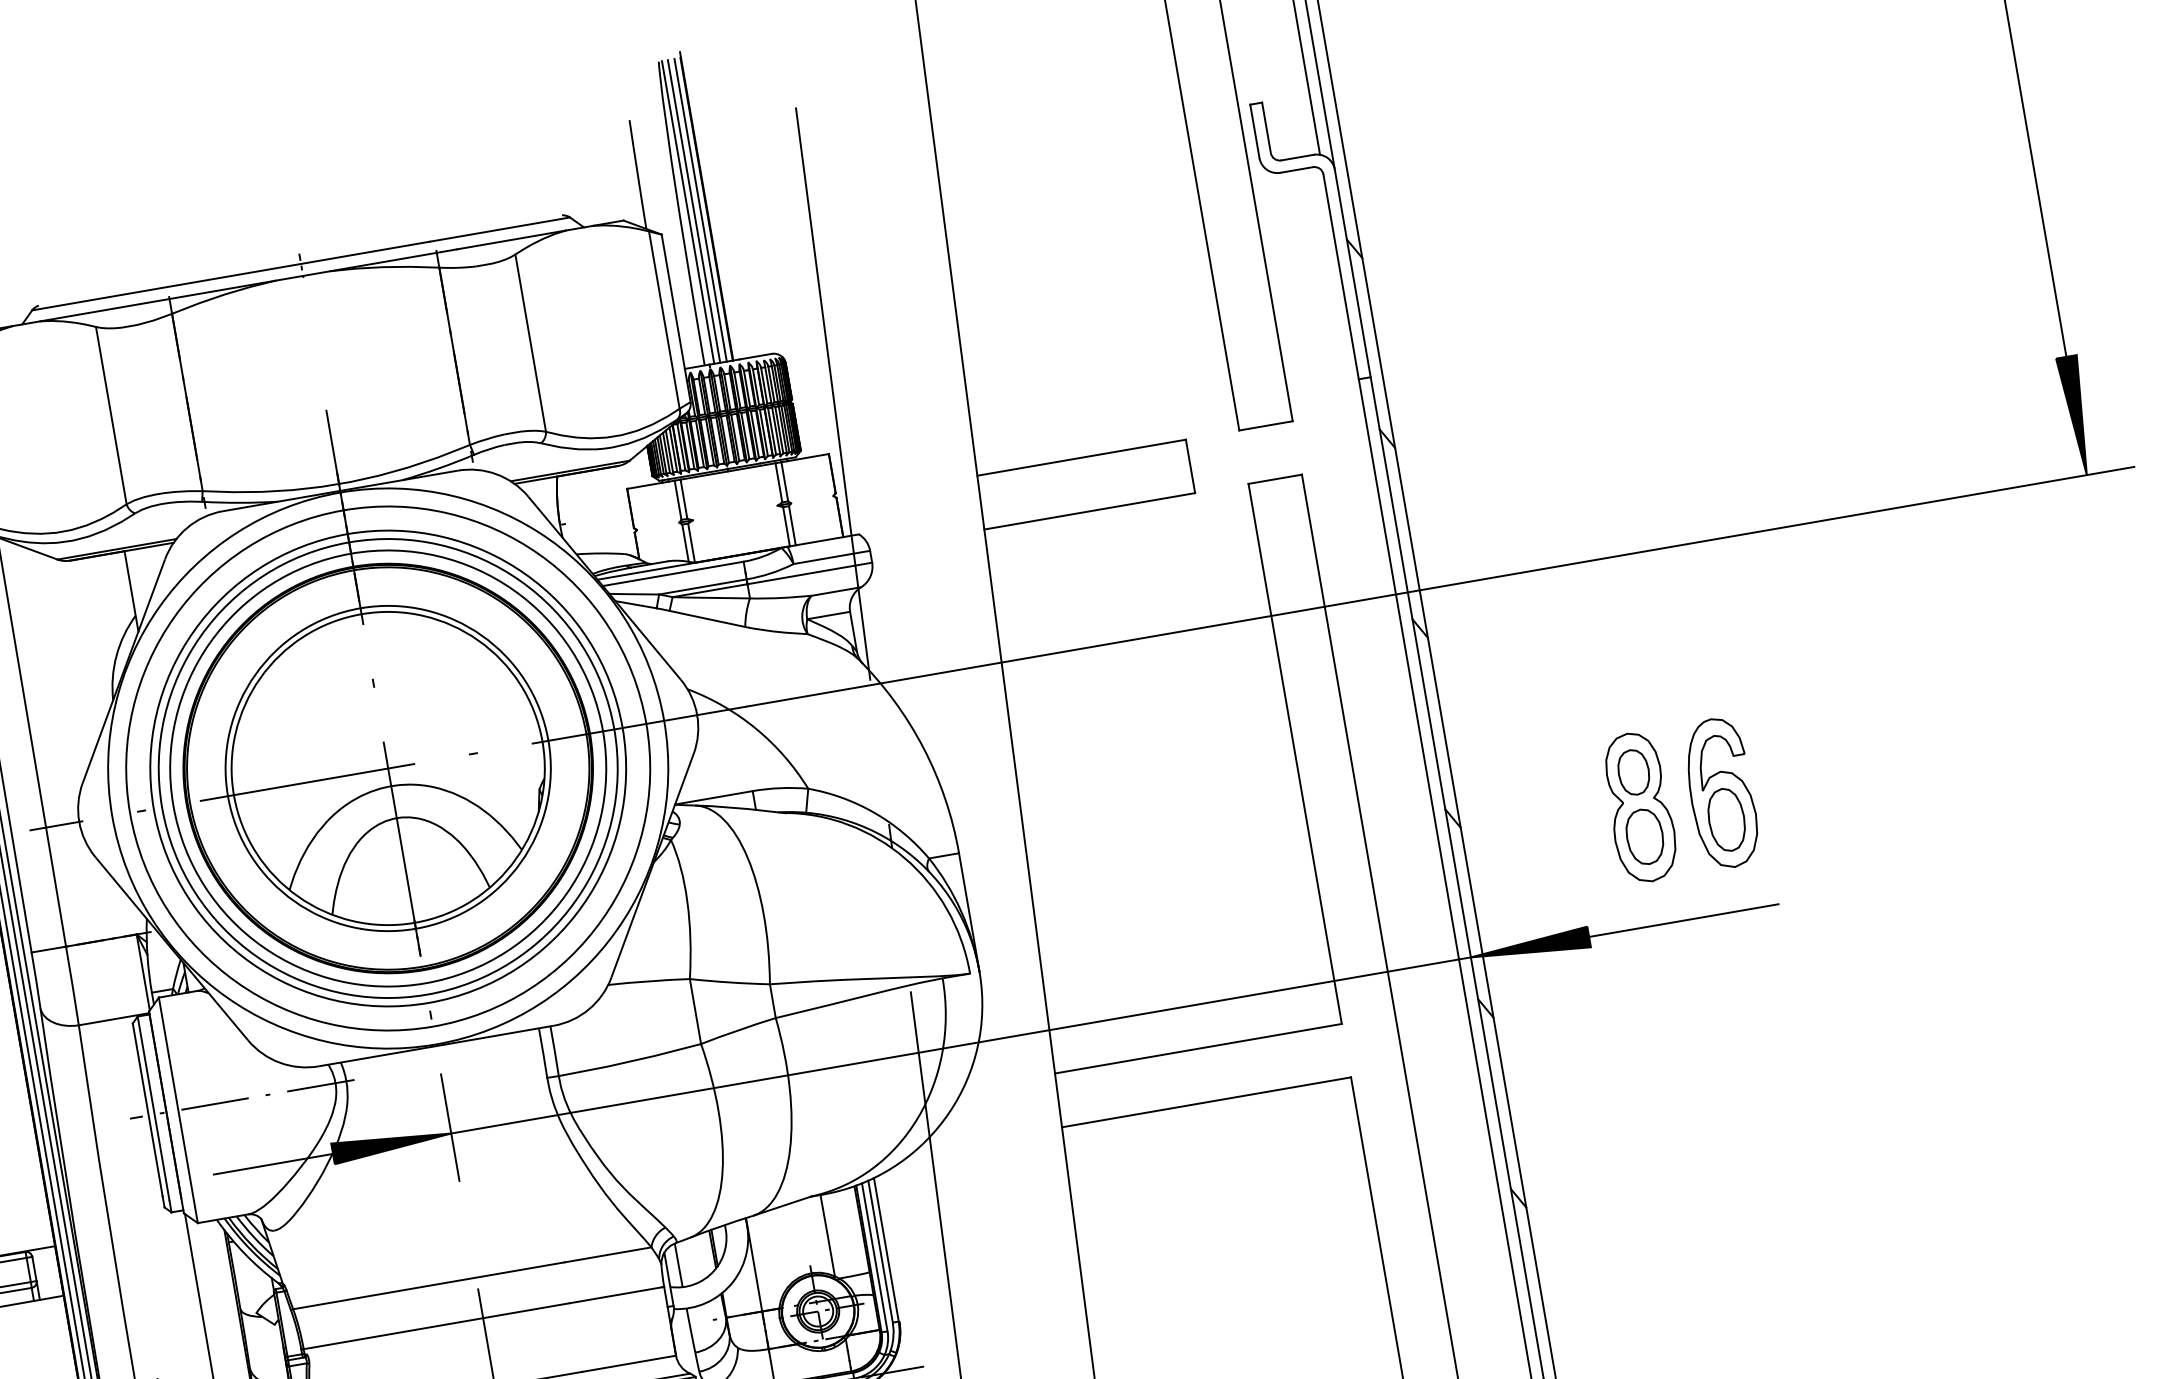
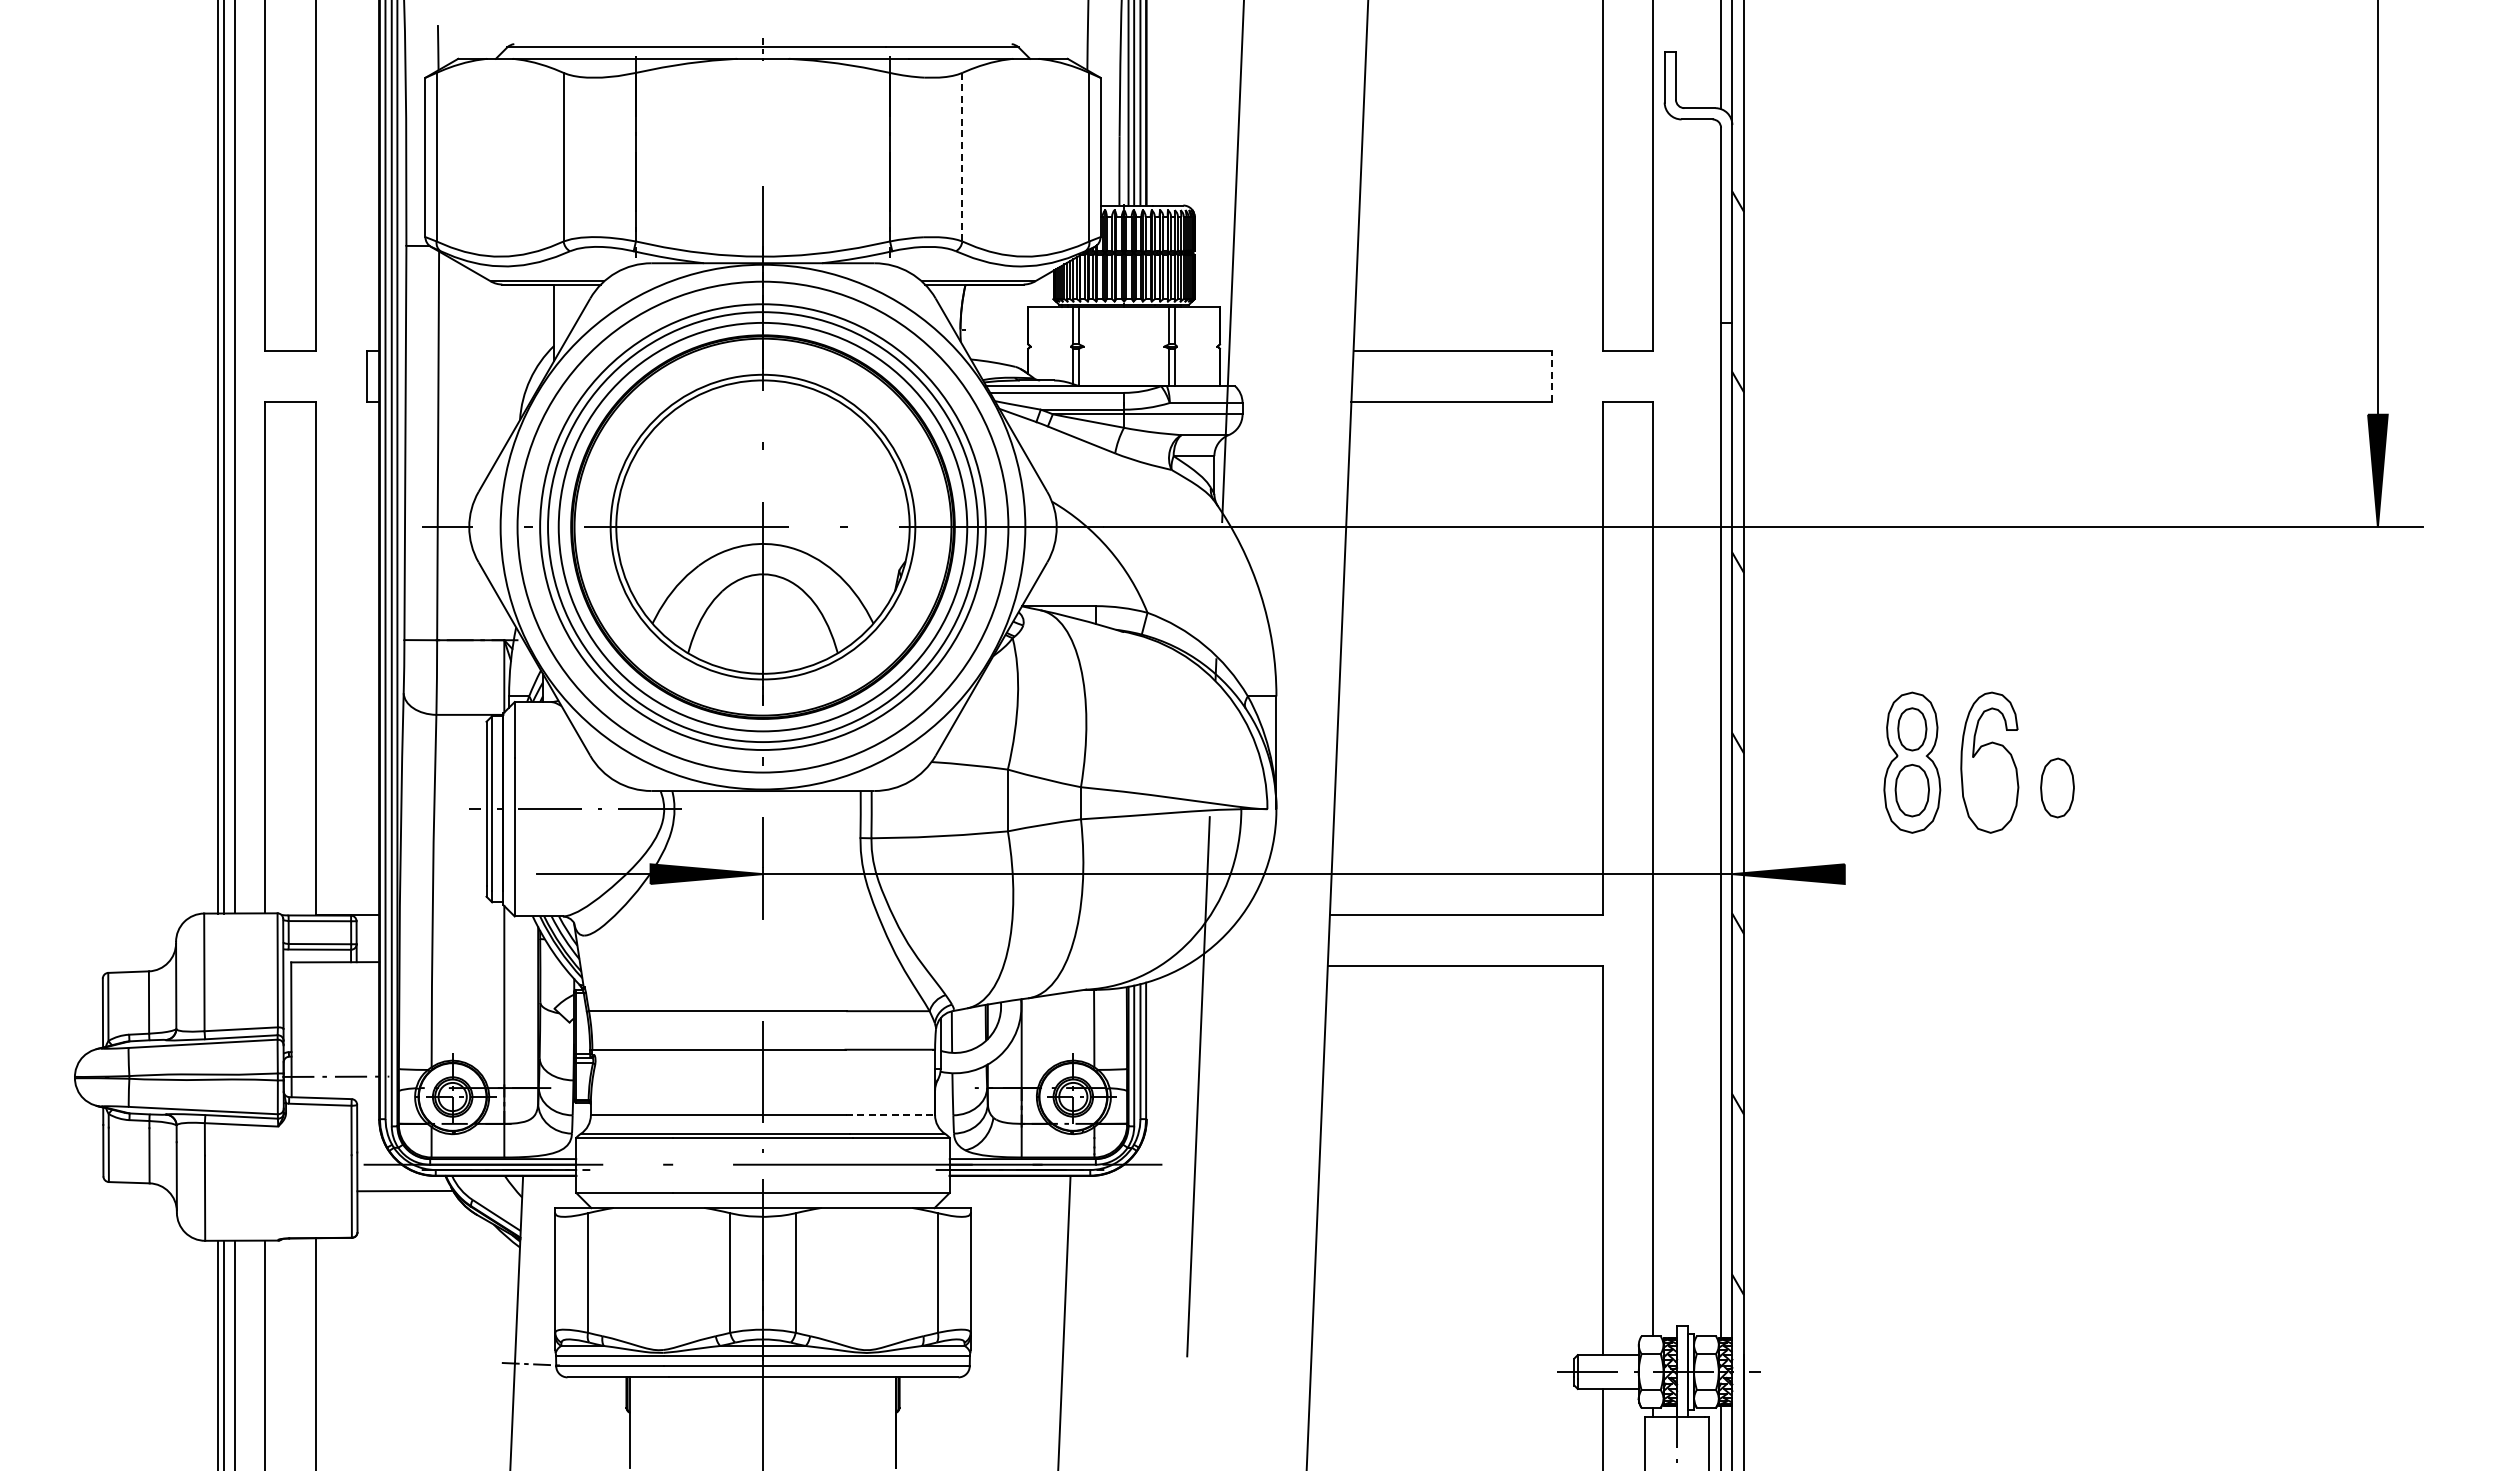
line: (530, 343) -> (962, 157), solid -> dashed
line: (1190, 465) -> (1551, 375), solid -> dashed
part: (1726, 819) -> (2057, 787), moved
line: (1683, 921) -> (1934, 874), removed
line: (629, 1364) -> (890, 1115), solid -> dashed

